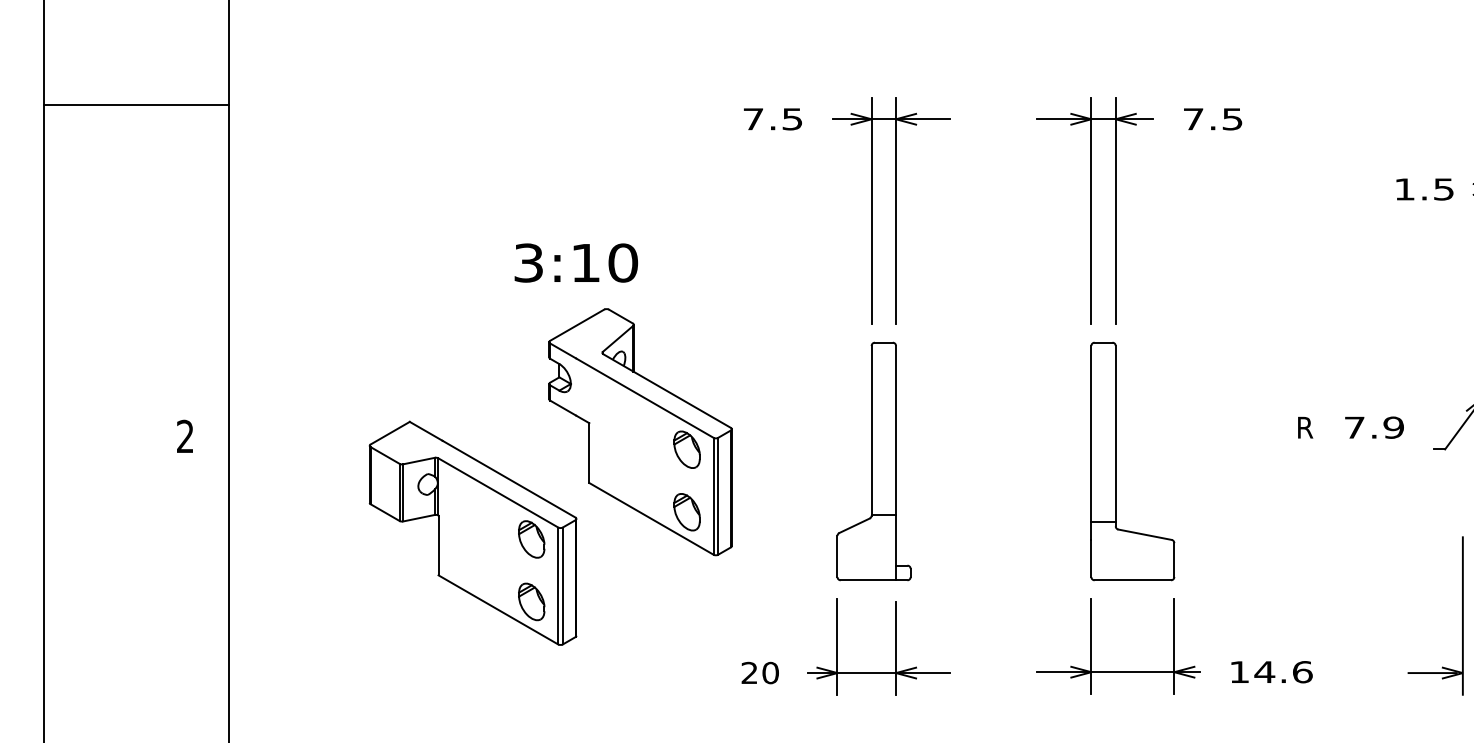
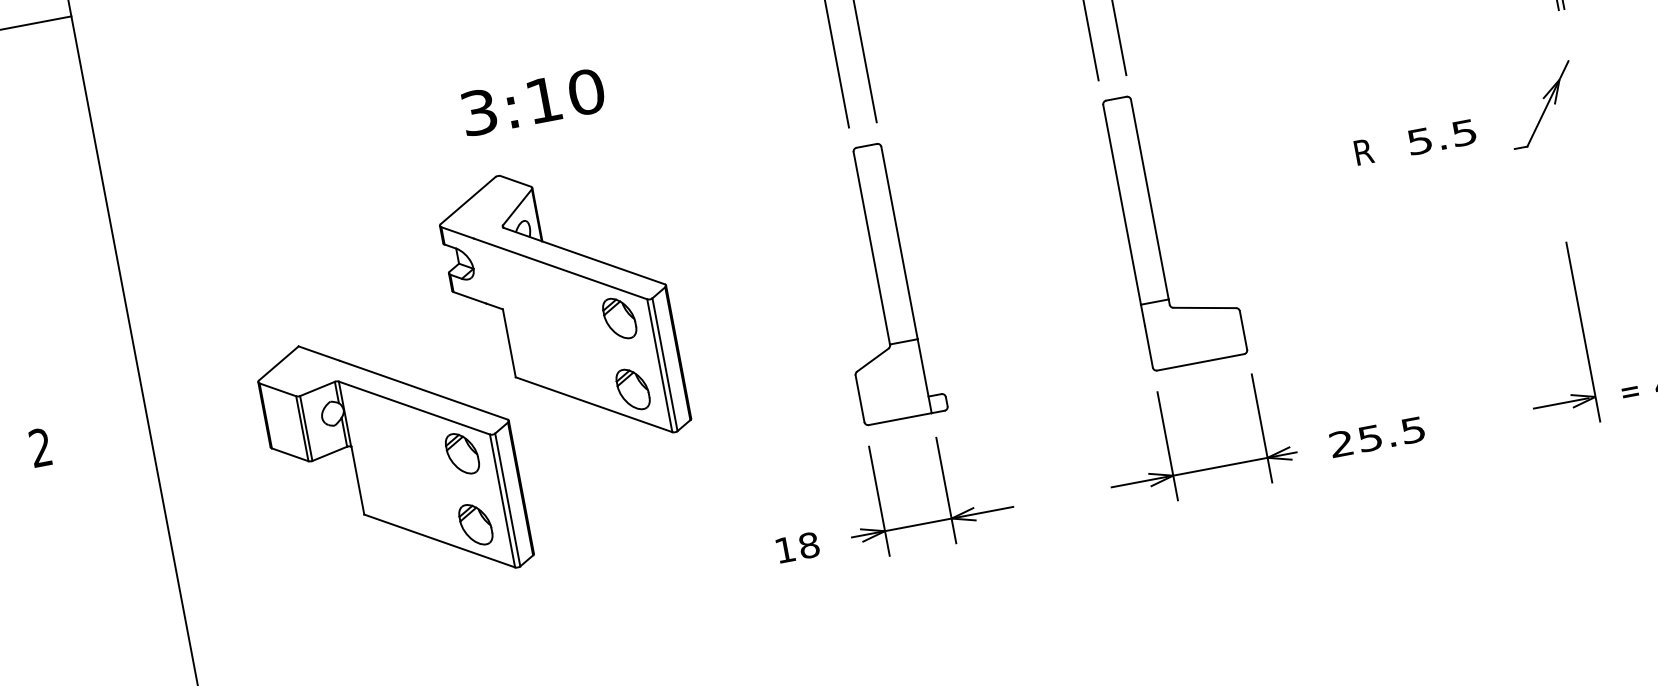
text: (575, 262) -> (532, 101), moved
text: (1374, 427) -> (1442, 136), 7.9 -> 5.5
text: (184, 435) -> (39, 446), moved
part: (541, 496) -> (464, 402), moved
text: (759, 672) -> (796, 547), 20 -> 18
text: (1271, 672) -> (1378, 437), 14.6 -> 25.5

